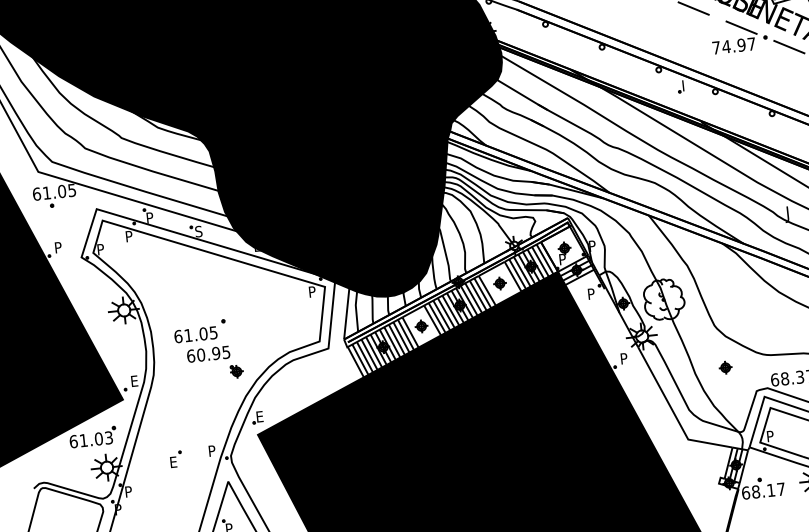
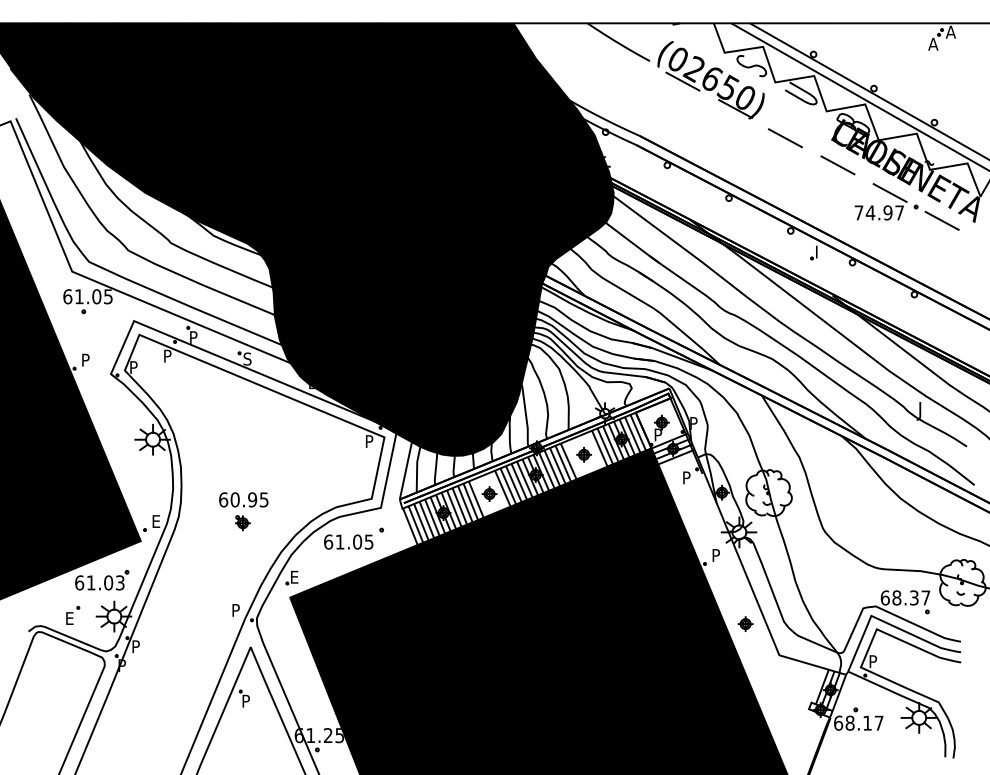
part: (199, 331) -> (353, 538), moved
part: (725, 367) -> (745, 623), moved
part: (236, 372) -> (242, 523), moved
part: (176, 459) -> (73, 615), moved

